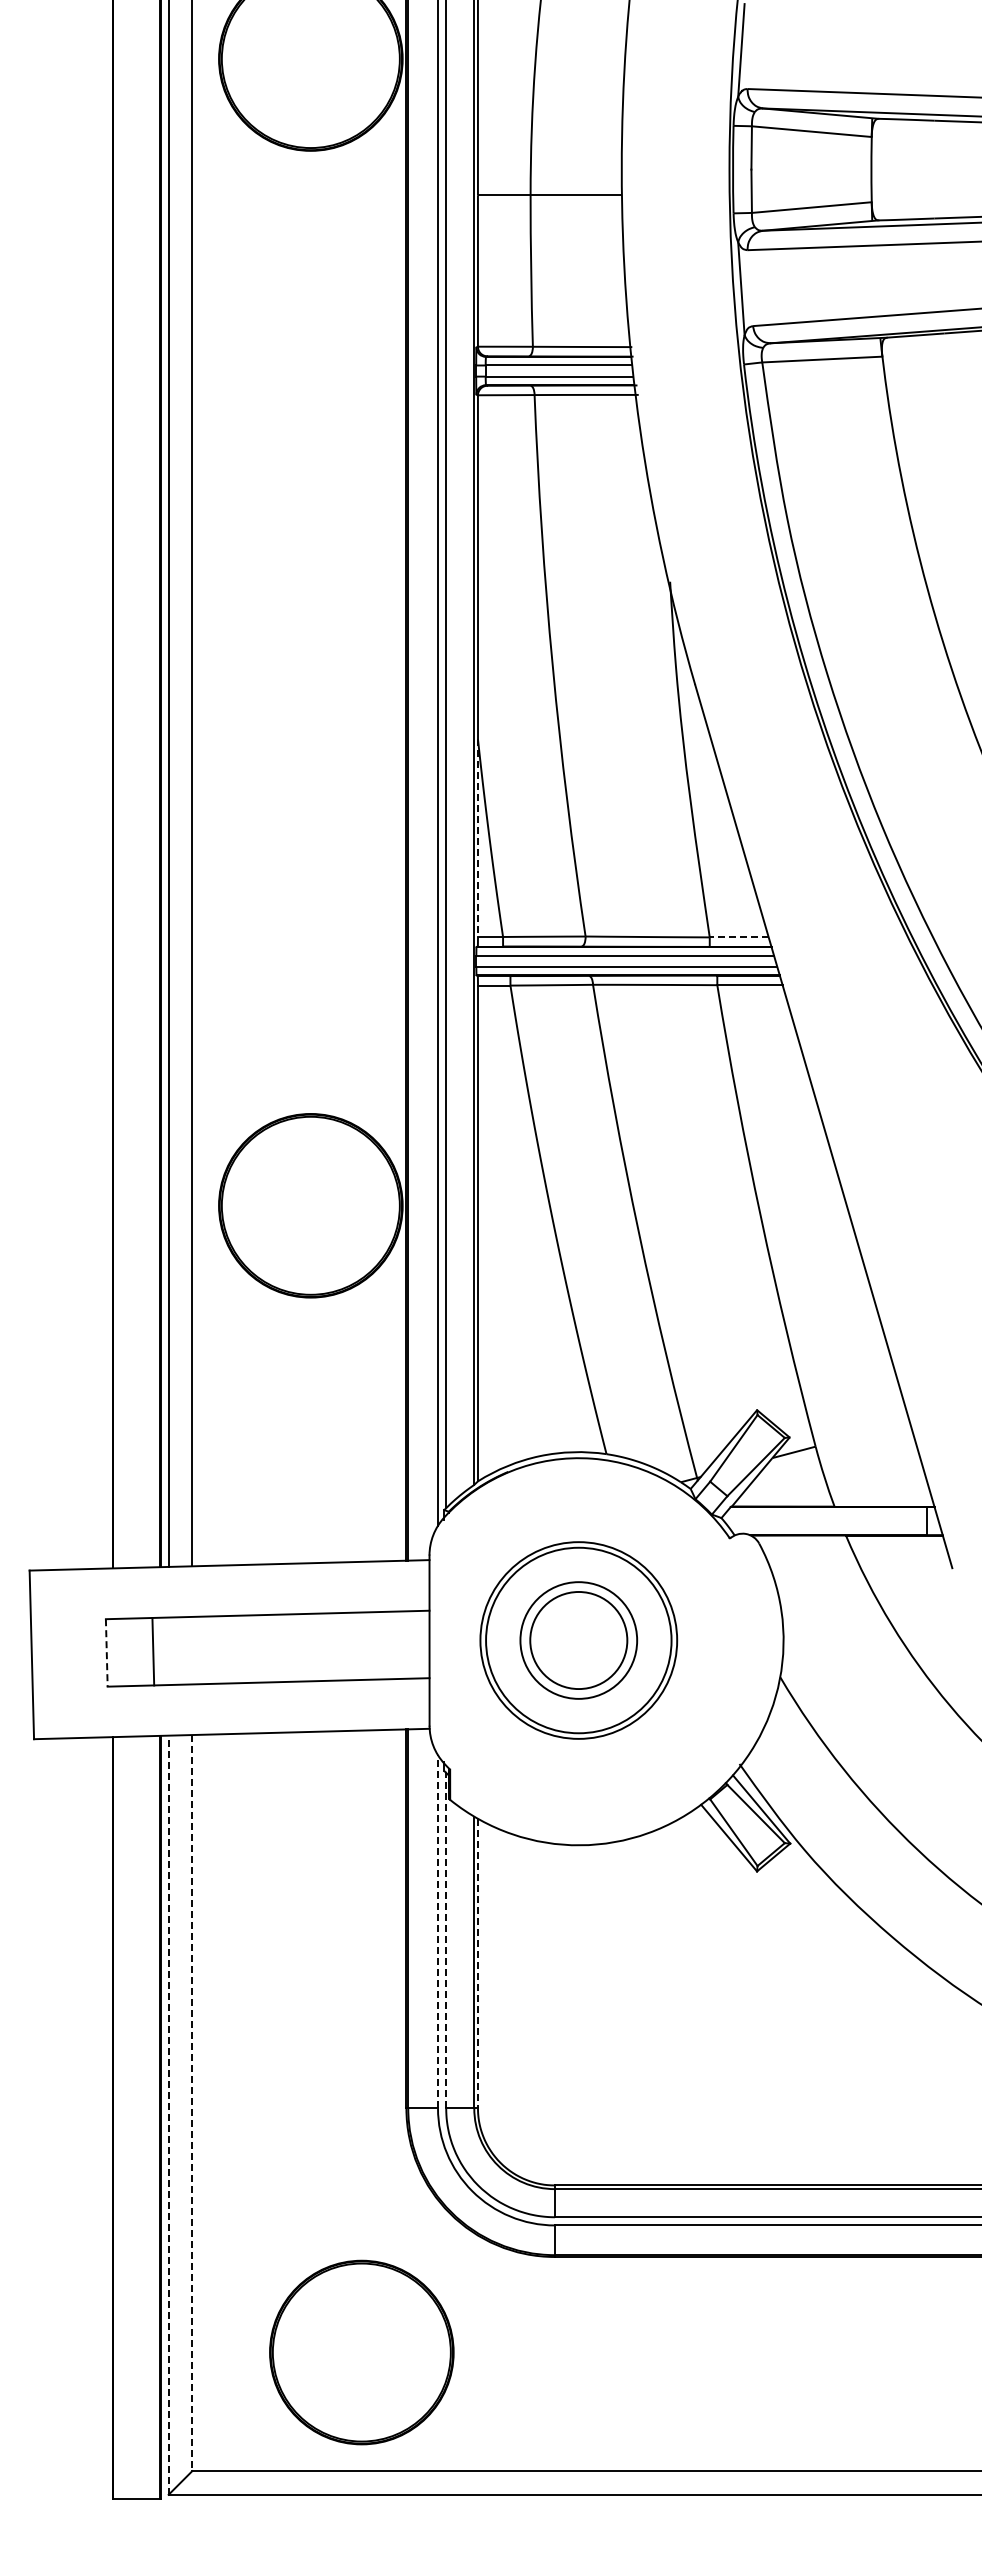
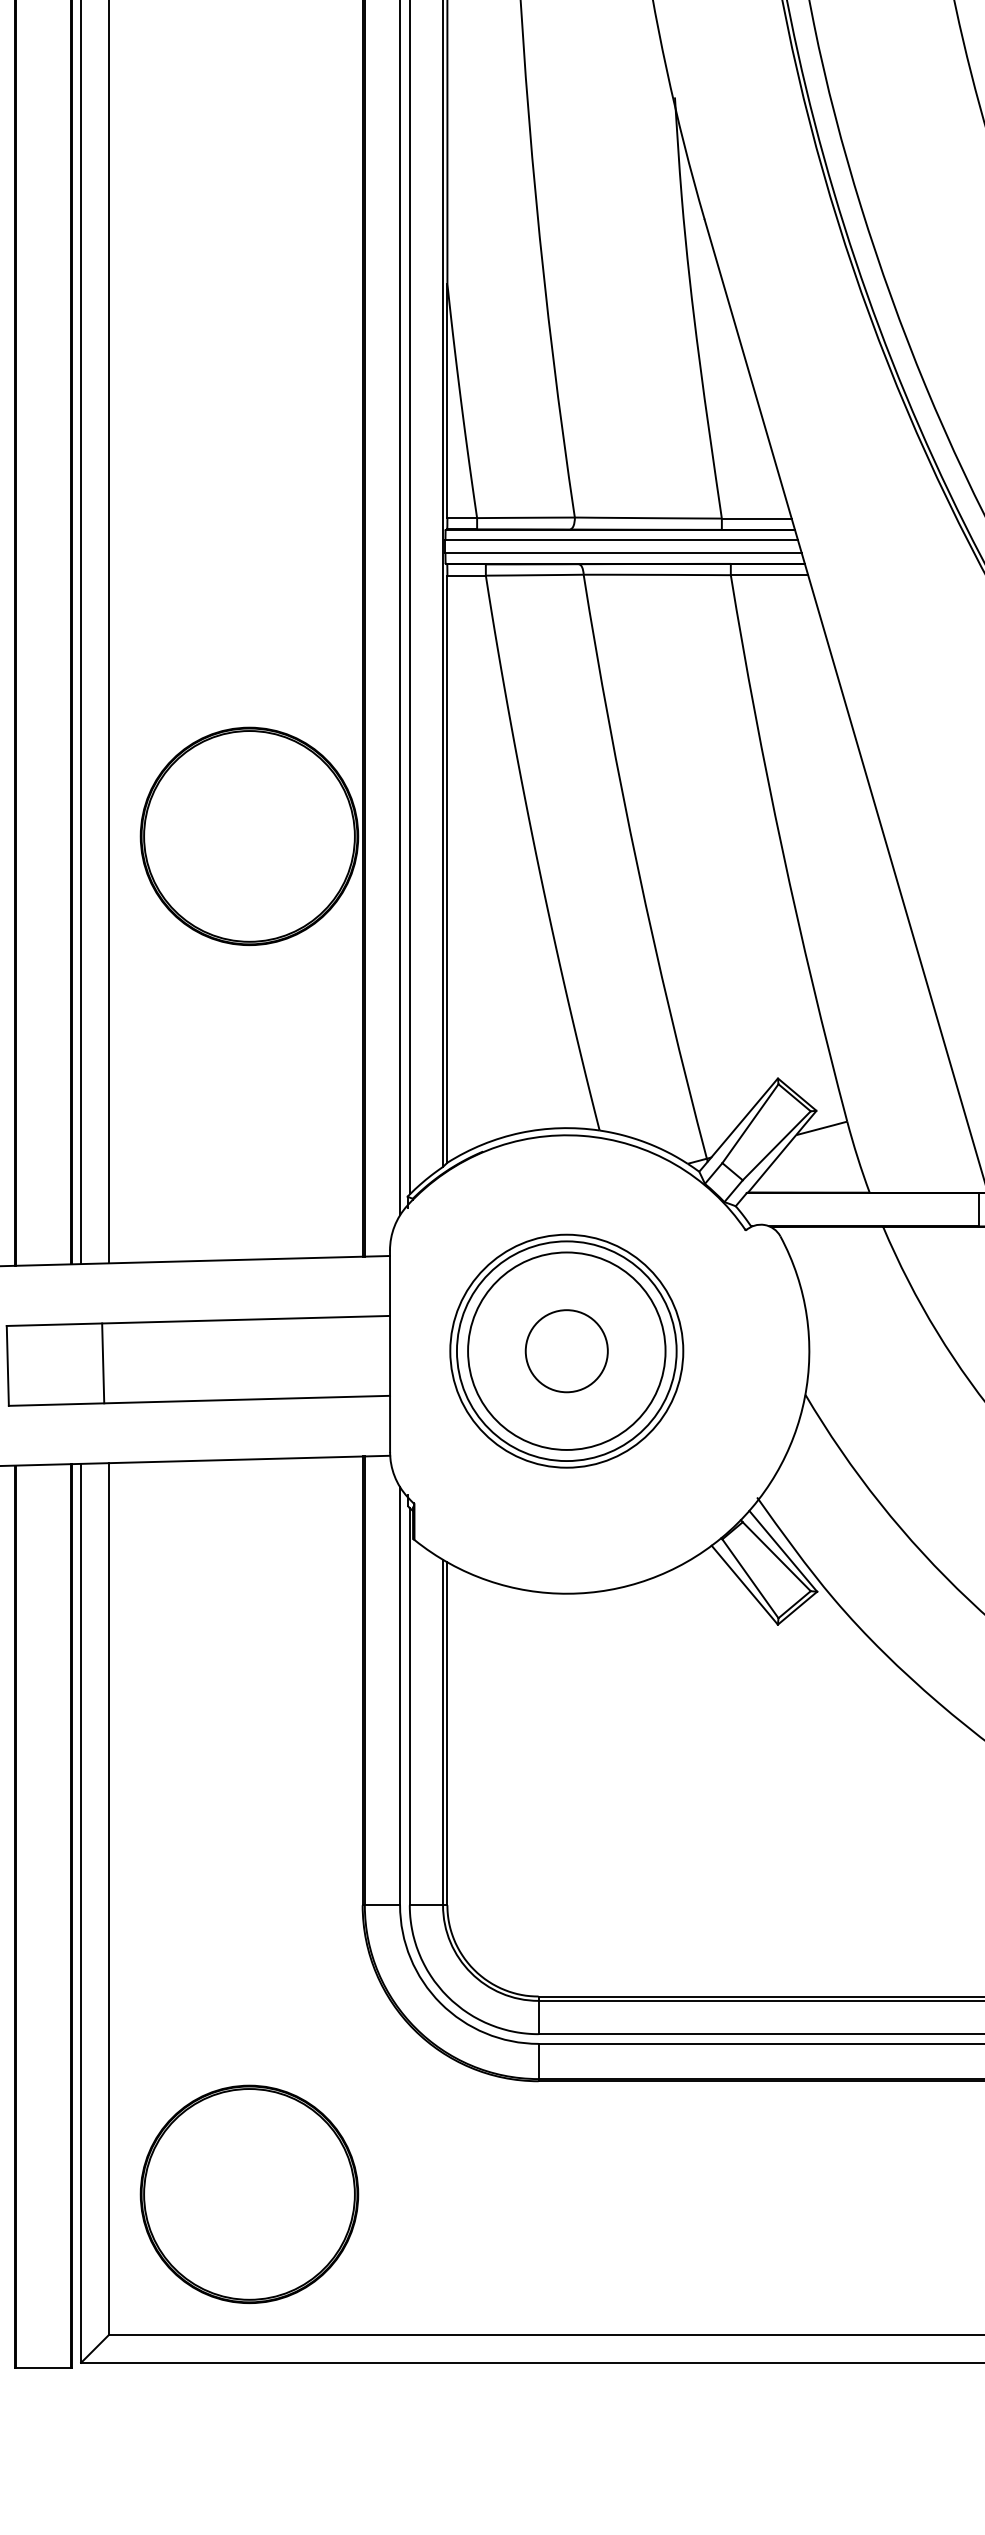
line: (478, 838) -> (448, 401), dashed -> solid
line: (738, 937) -> (755, 518), dashed -> solid
circle: (578, 1640) -> (566, 1351), size x0.71
circle: (578, 1640) -> (566, 1351), size x1.43
line: (153, 1651) -> (103, 1363), moved
line: (106, 1652) -> (7, 1365), dashed -> solid
line: (438, 1931) -> (400, 1695), dashed -> solid
line: (446, 1940) -> (410, 1706), dashed -> solid
line: (478, 1963) -> (448, 1733), dashed -> solid
line: (192, 2103) -> (109, 1899), dashed -> solid
line: (168, 2115) -> (80, 1913), dashed -> solid
part: (361, 2352) -> (249, 2194), moved

